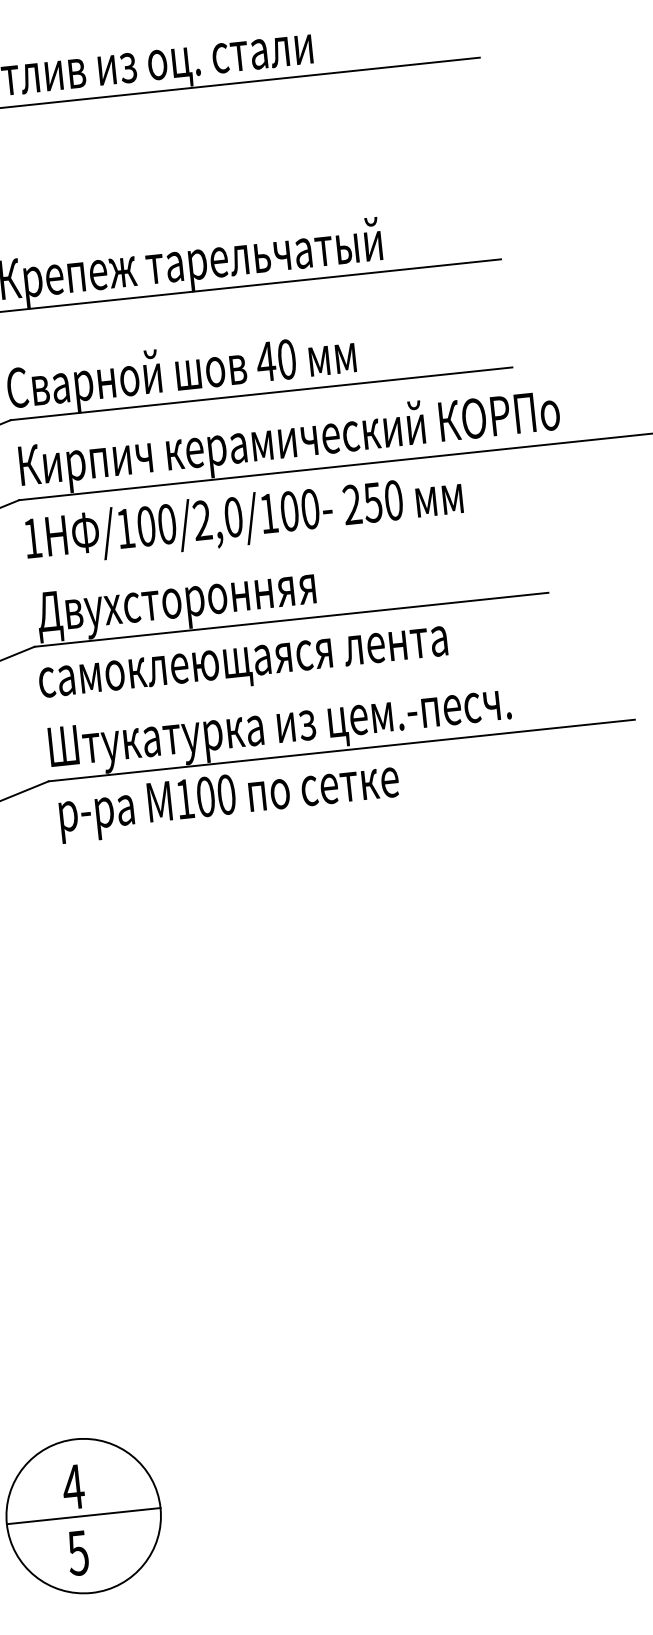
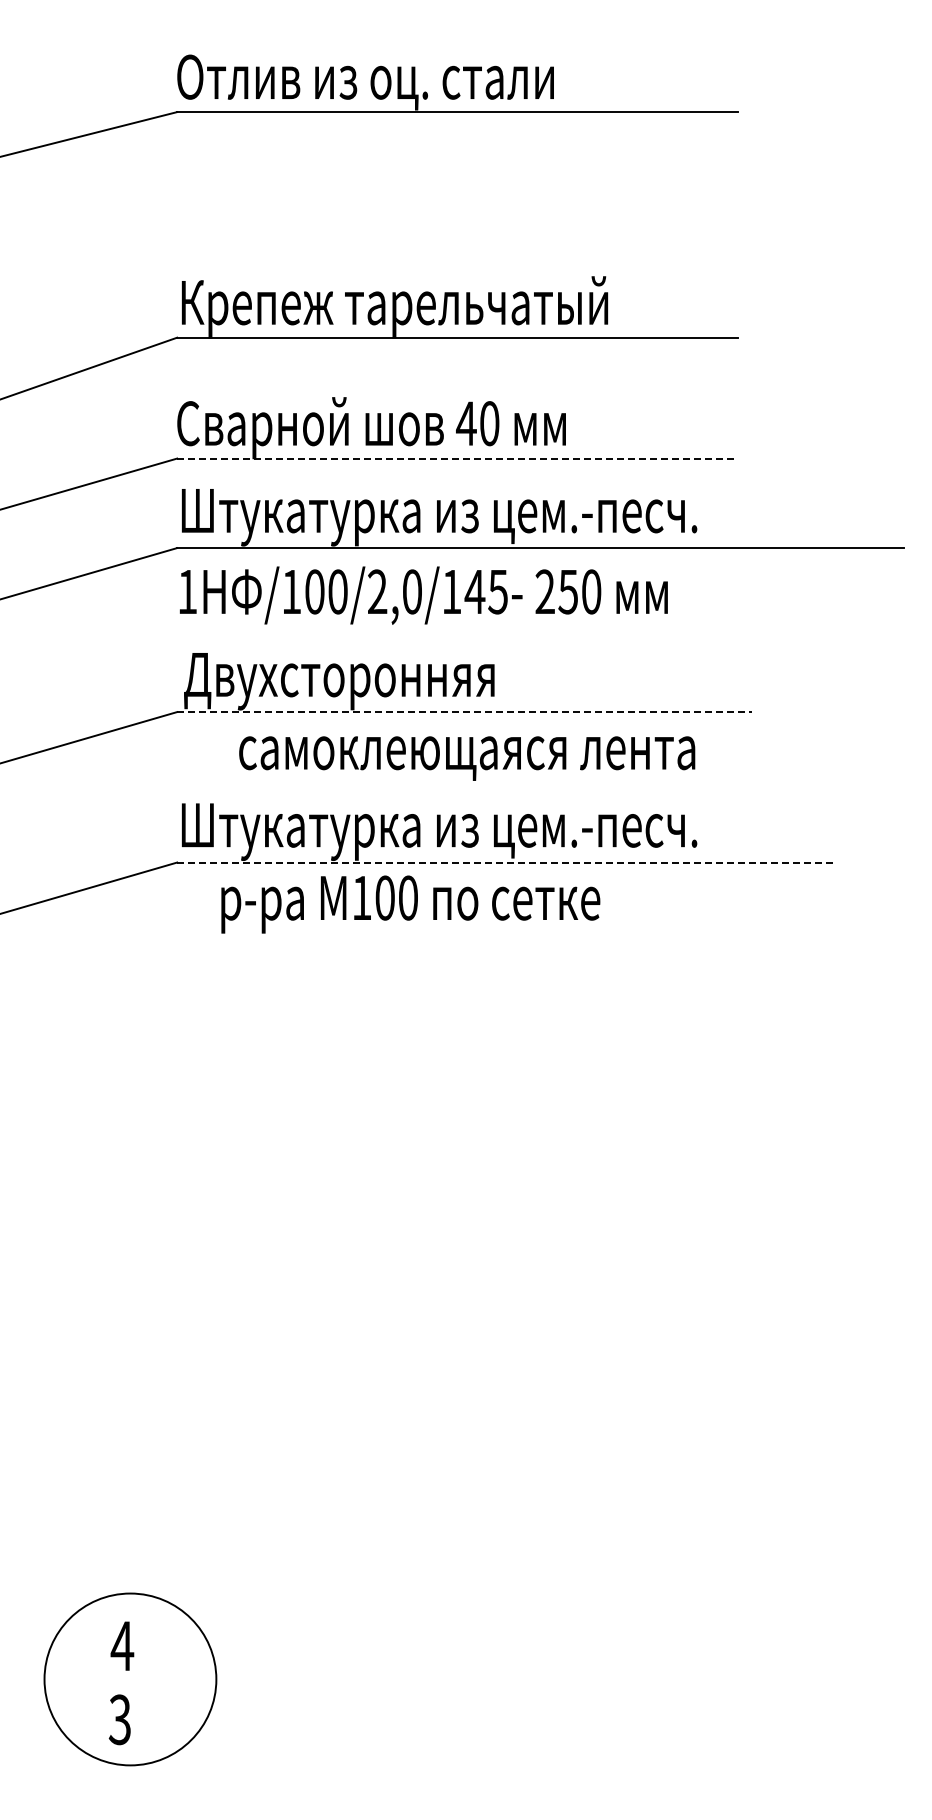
line: (261, 393) -> (457, 458), solid -> dashed
text: (291, 442) -> (485, 515), Кирпич керамический КОРПо -> Штукатурка из цем.-песч.
text: (298, 510) -> (485, 591), /100/2,0/100- -> /100/2,0/145-
line: (292, 620) -> (465, 712), solid -> dashed
text: (243, 666) -> (467, 758), moved
line: (341, 750) -> (504, 862), solid -> dashed
text: (229, 800) -> (410, 904), moved
line: (83, 1516) -> (130, 1679), removed
text: (77, 1552) -> (119, 1719), 5 -> 3

